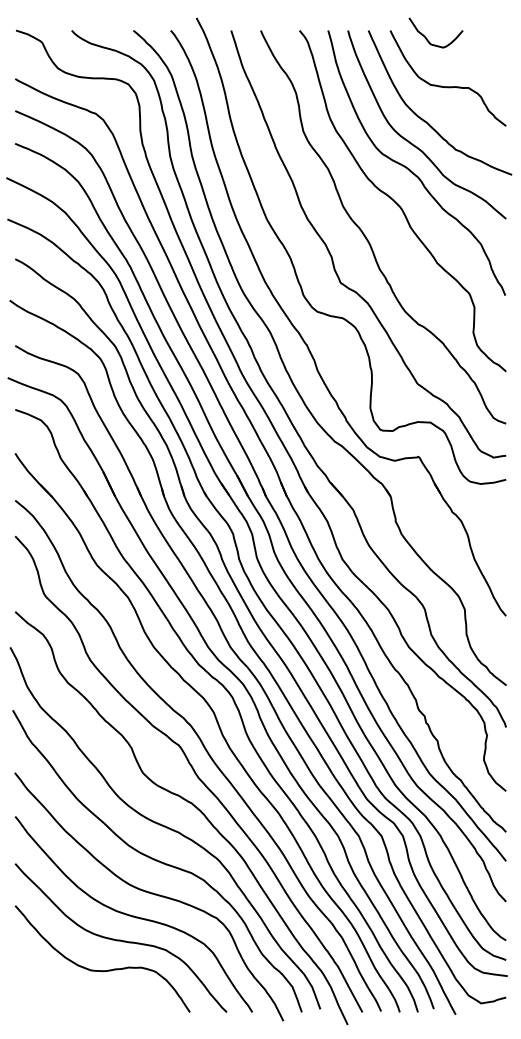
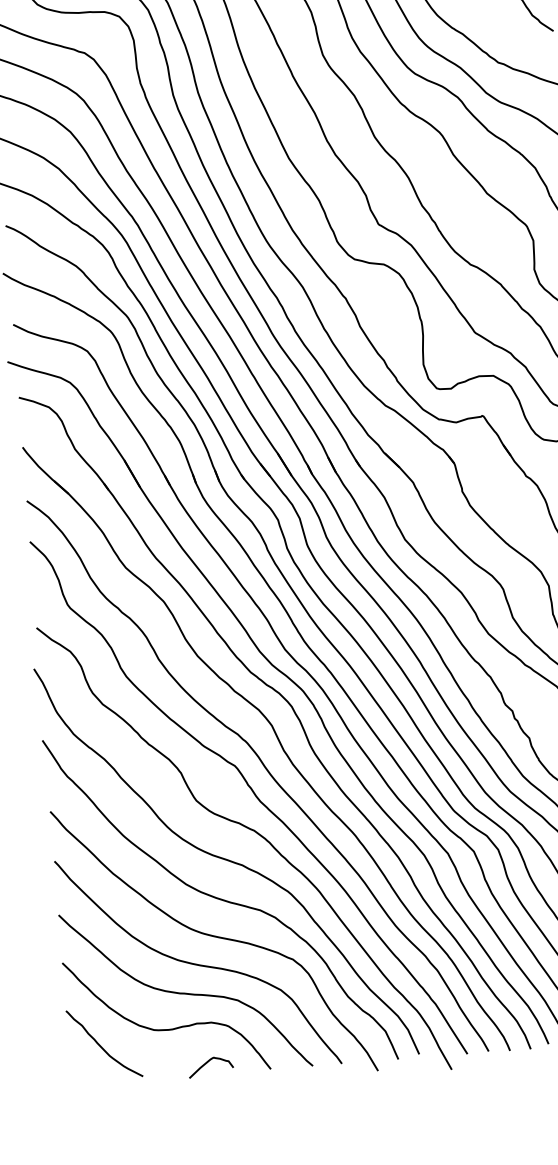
curve: (43, 980) -> (101, 1045), added
curve: (136, 1002) -> (209, 1062), added

